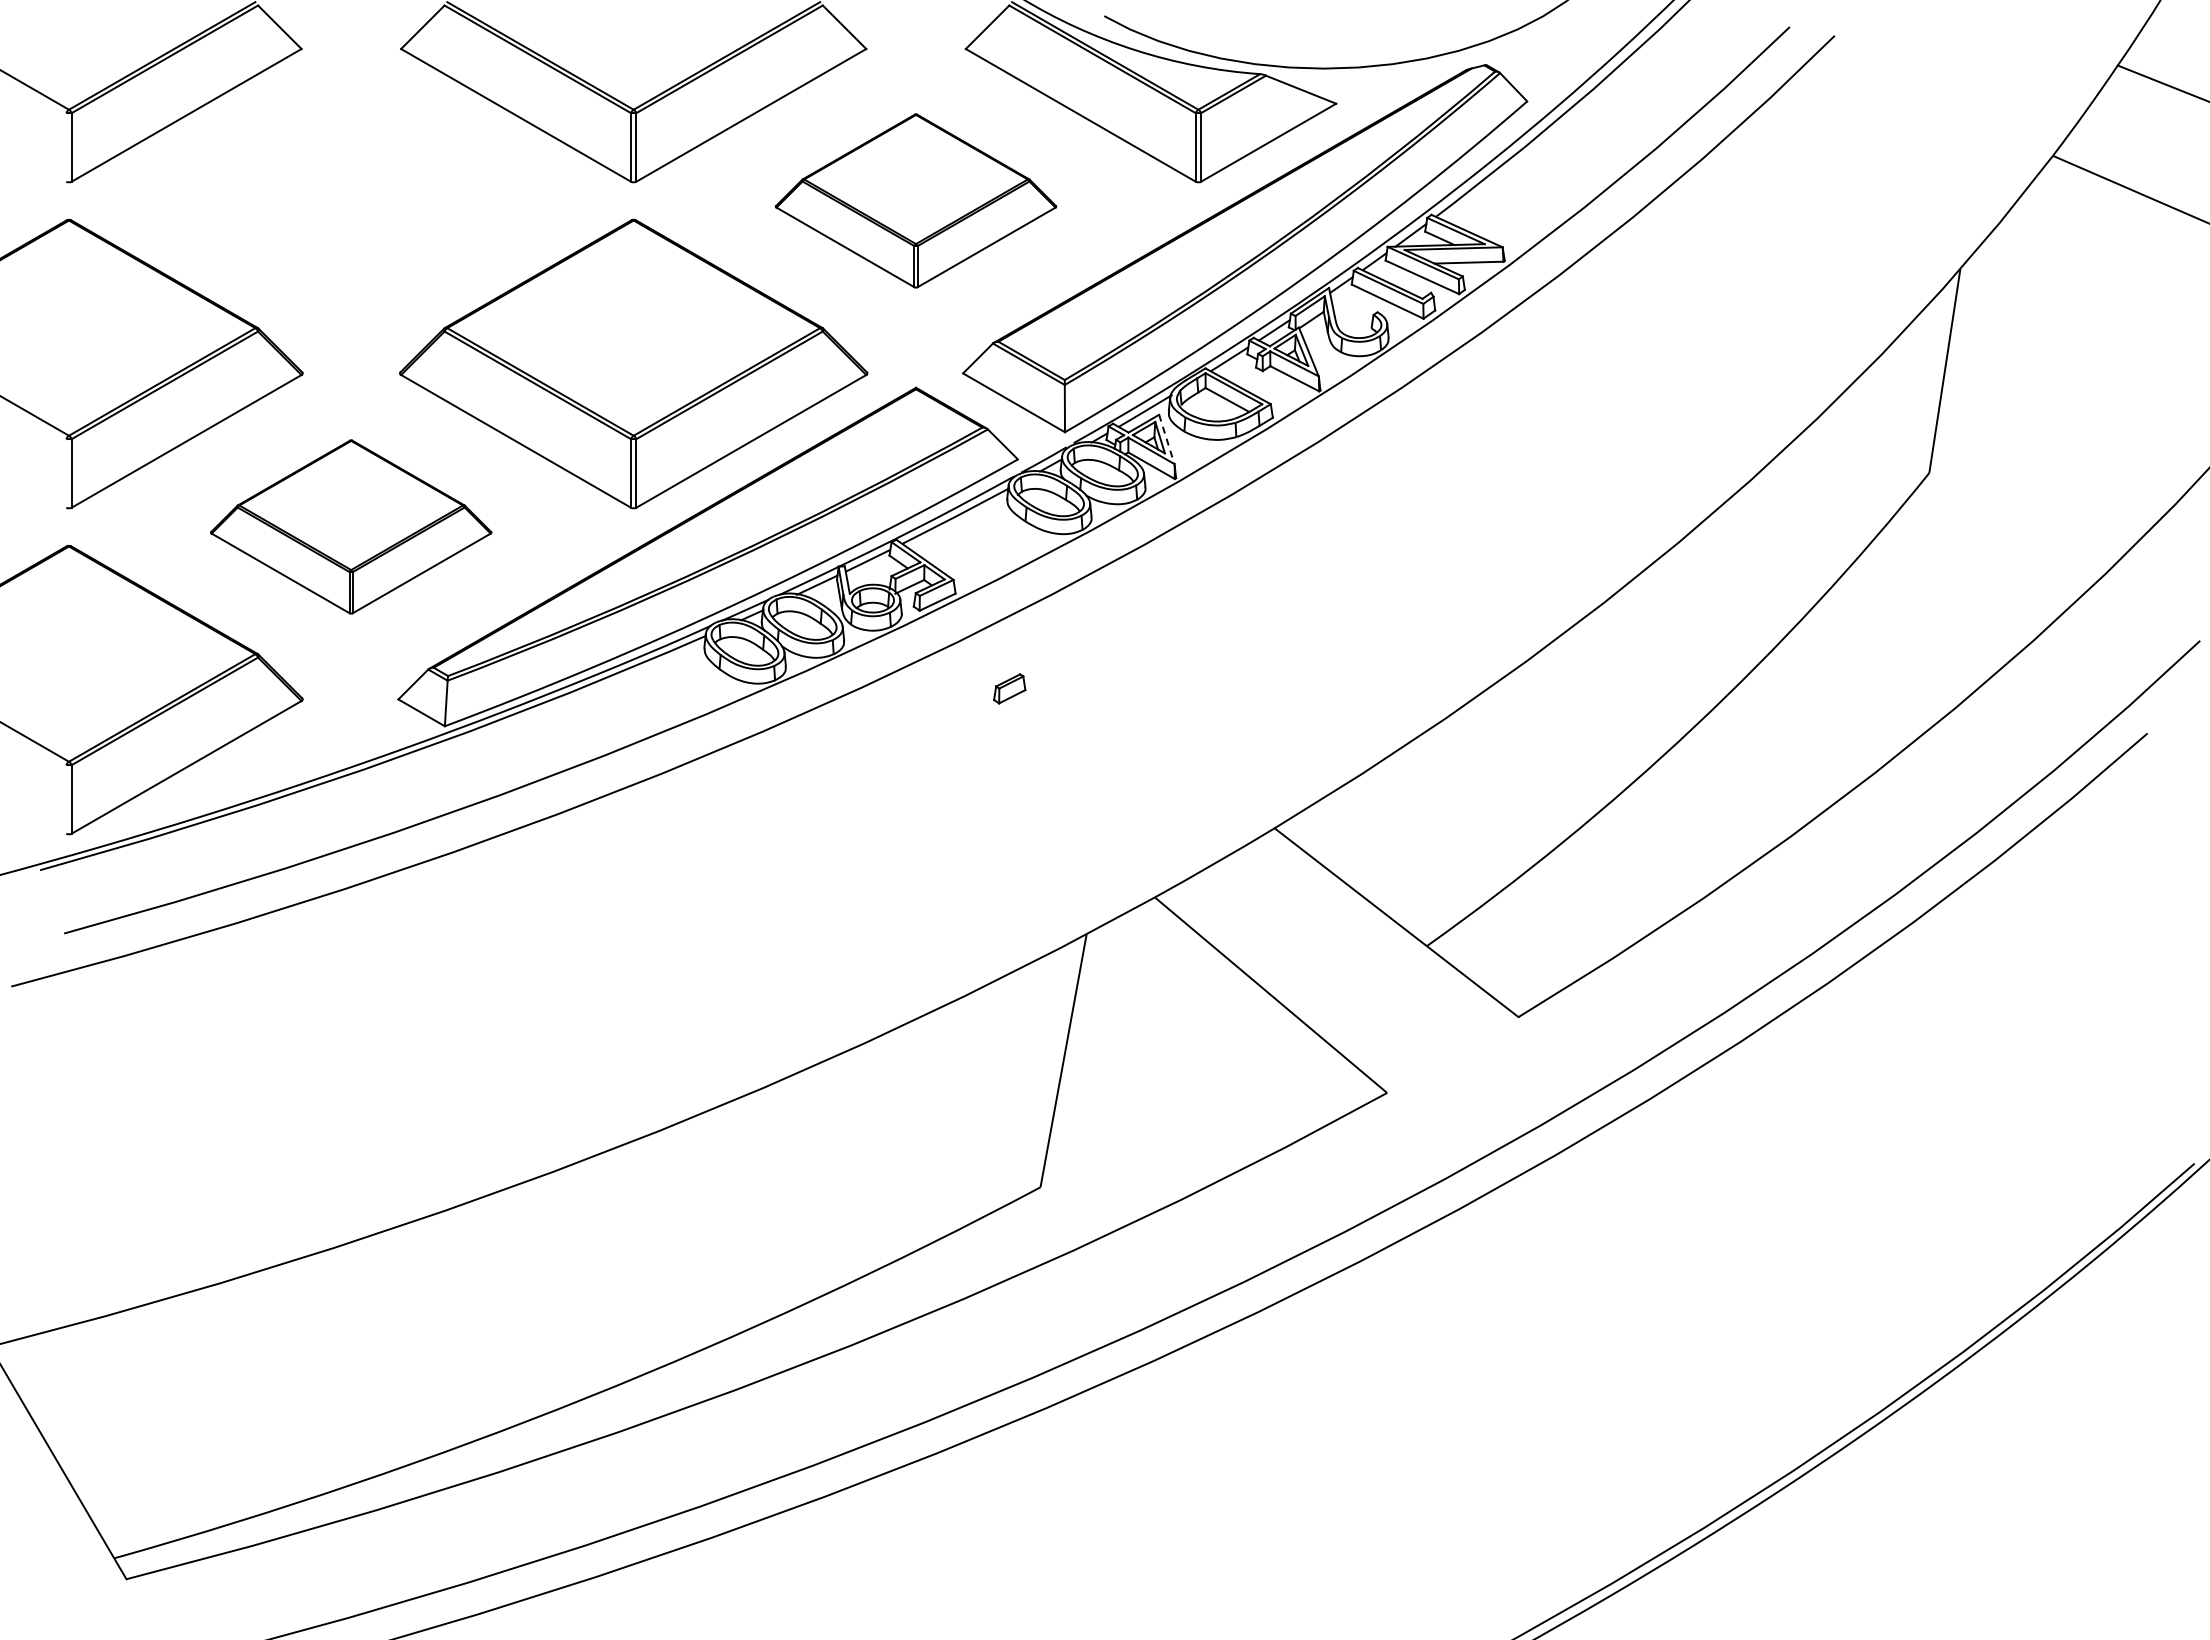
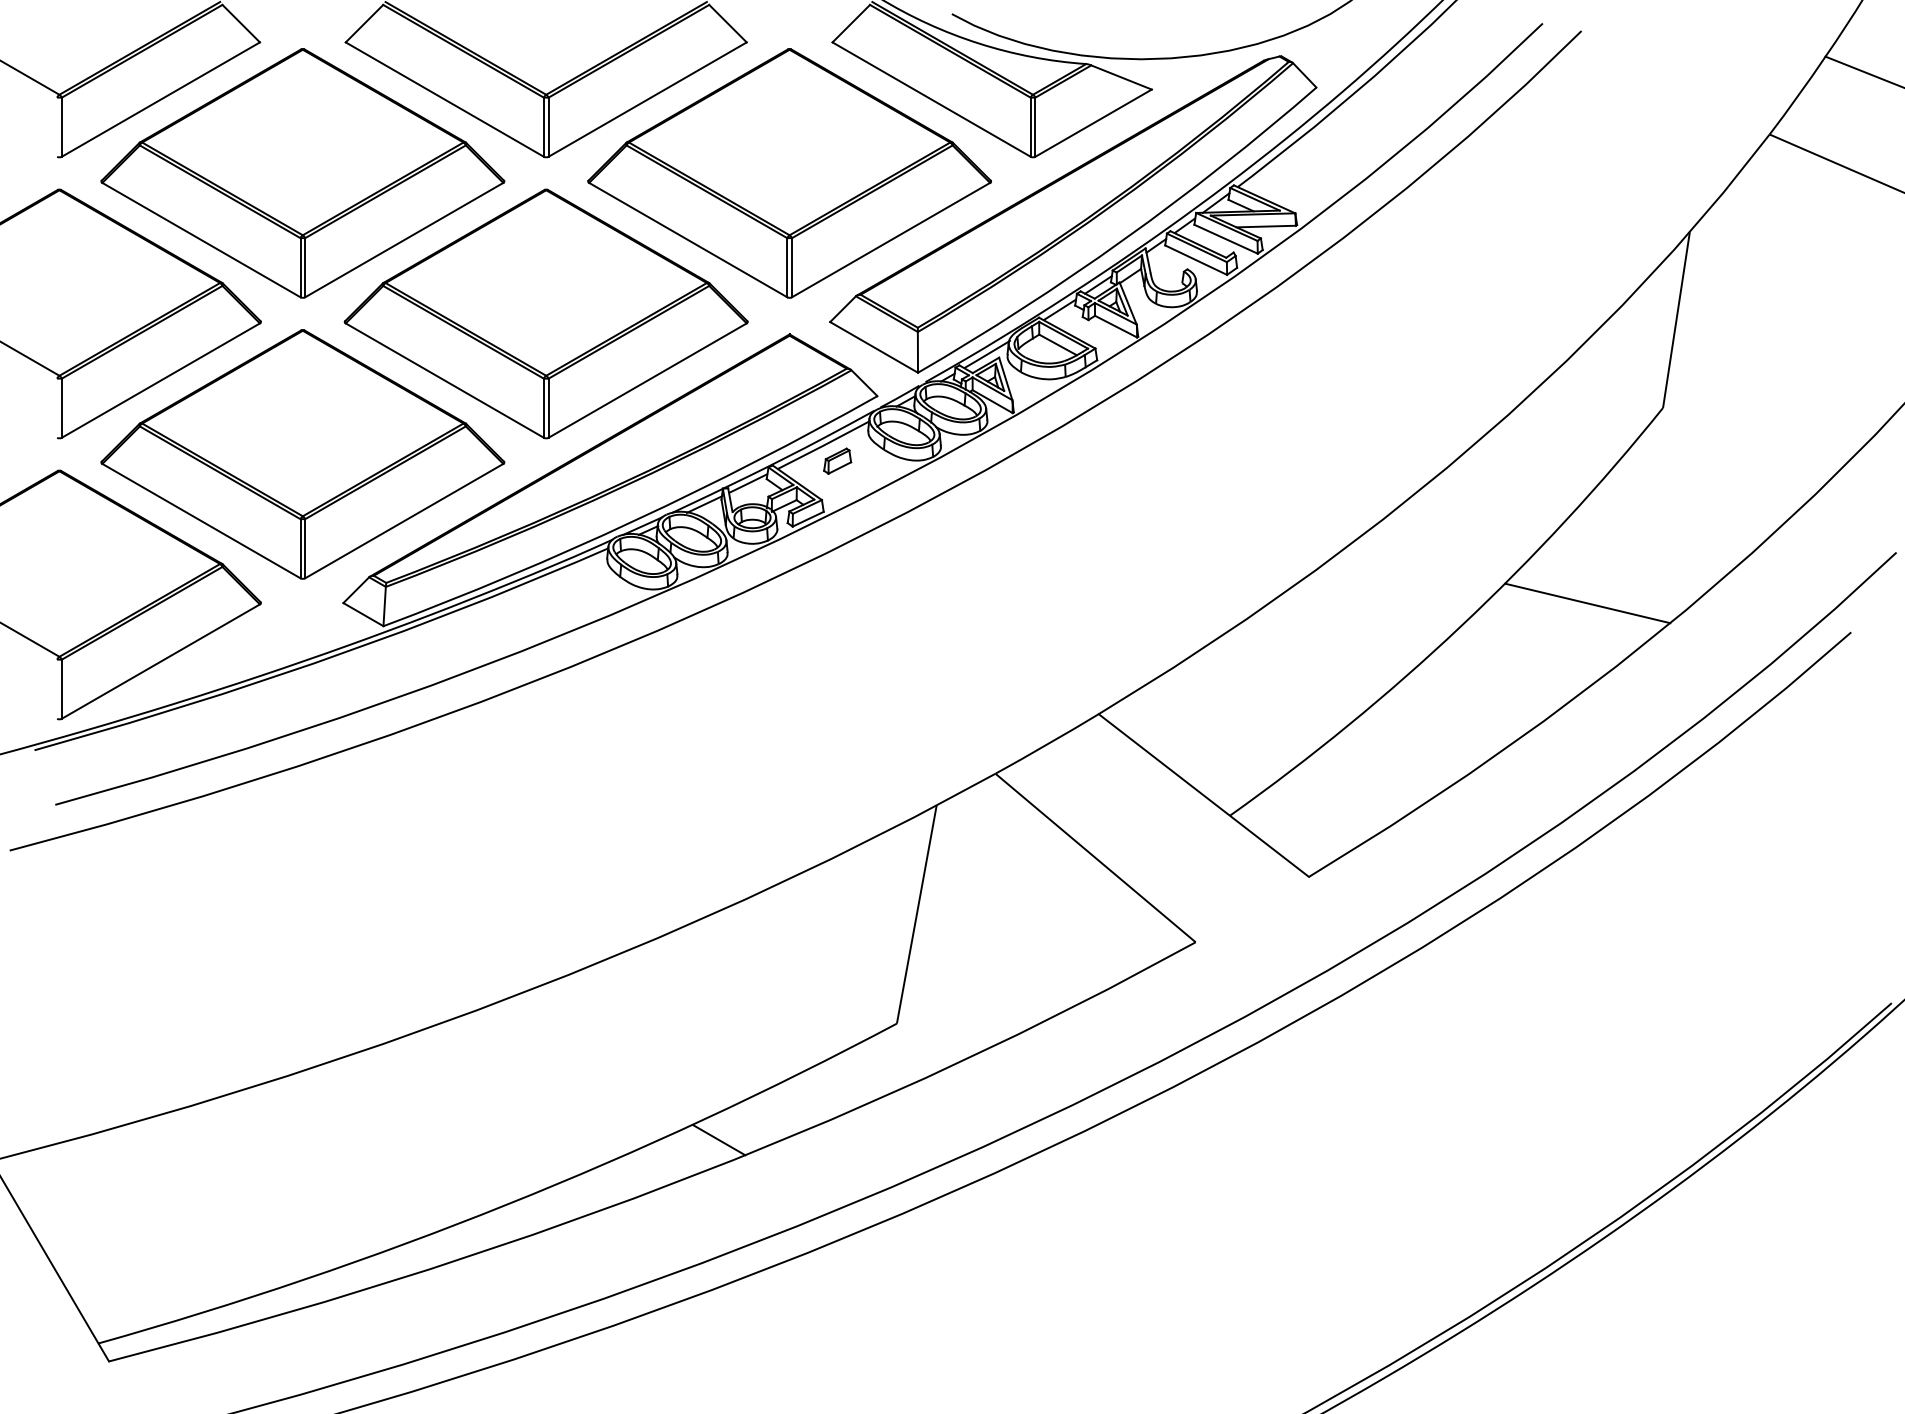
part: (350, 200) -> (302, 172), added
part: (915, 200) -> (789, 172), size x1.67
line: (1166, 439) -> (1005, 379), dashed -> solid
part: (350, 526) -> (302, 454), size x1.67
part: (1009, 688) -> (837, 460), moved
line: (1841, 699) -> (1587, 603), added
line: (834, 1322) -> (719, 1140), added

